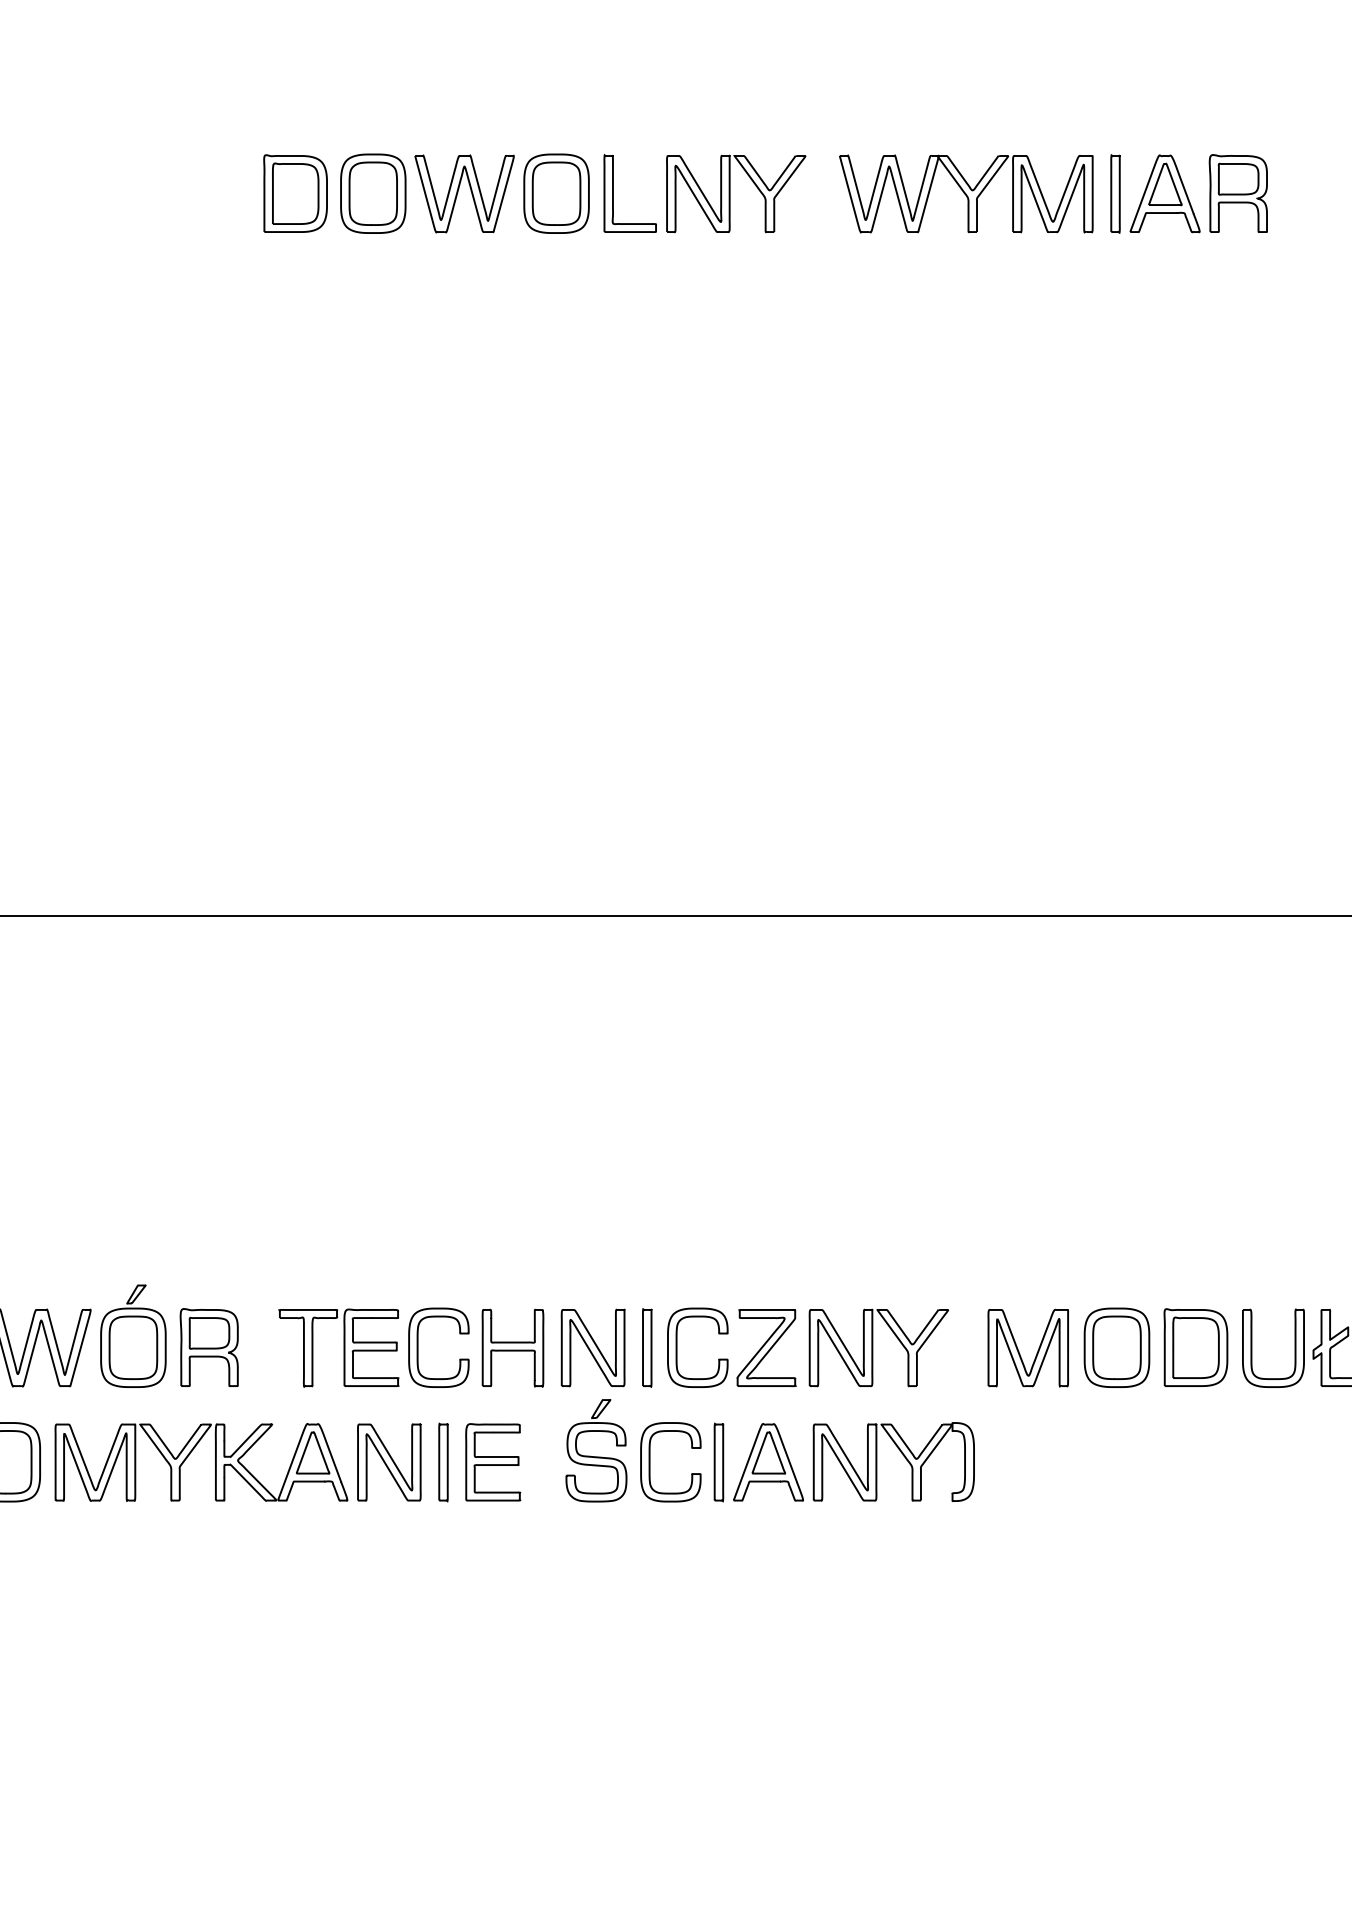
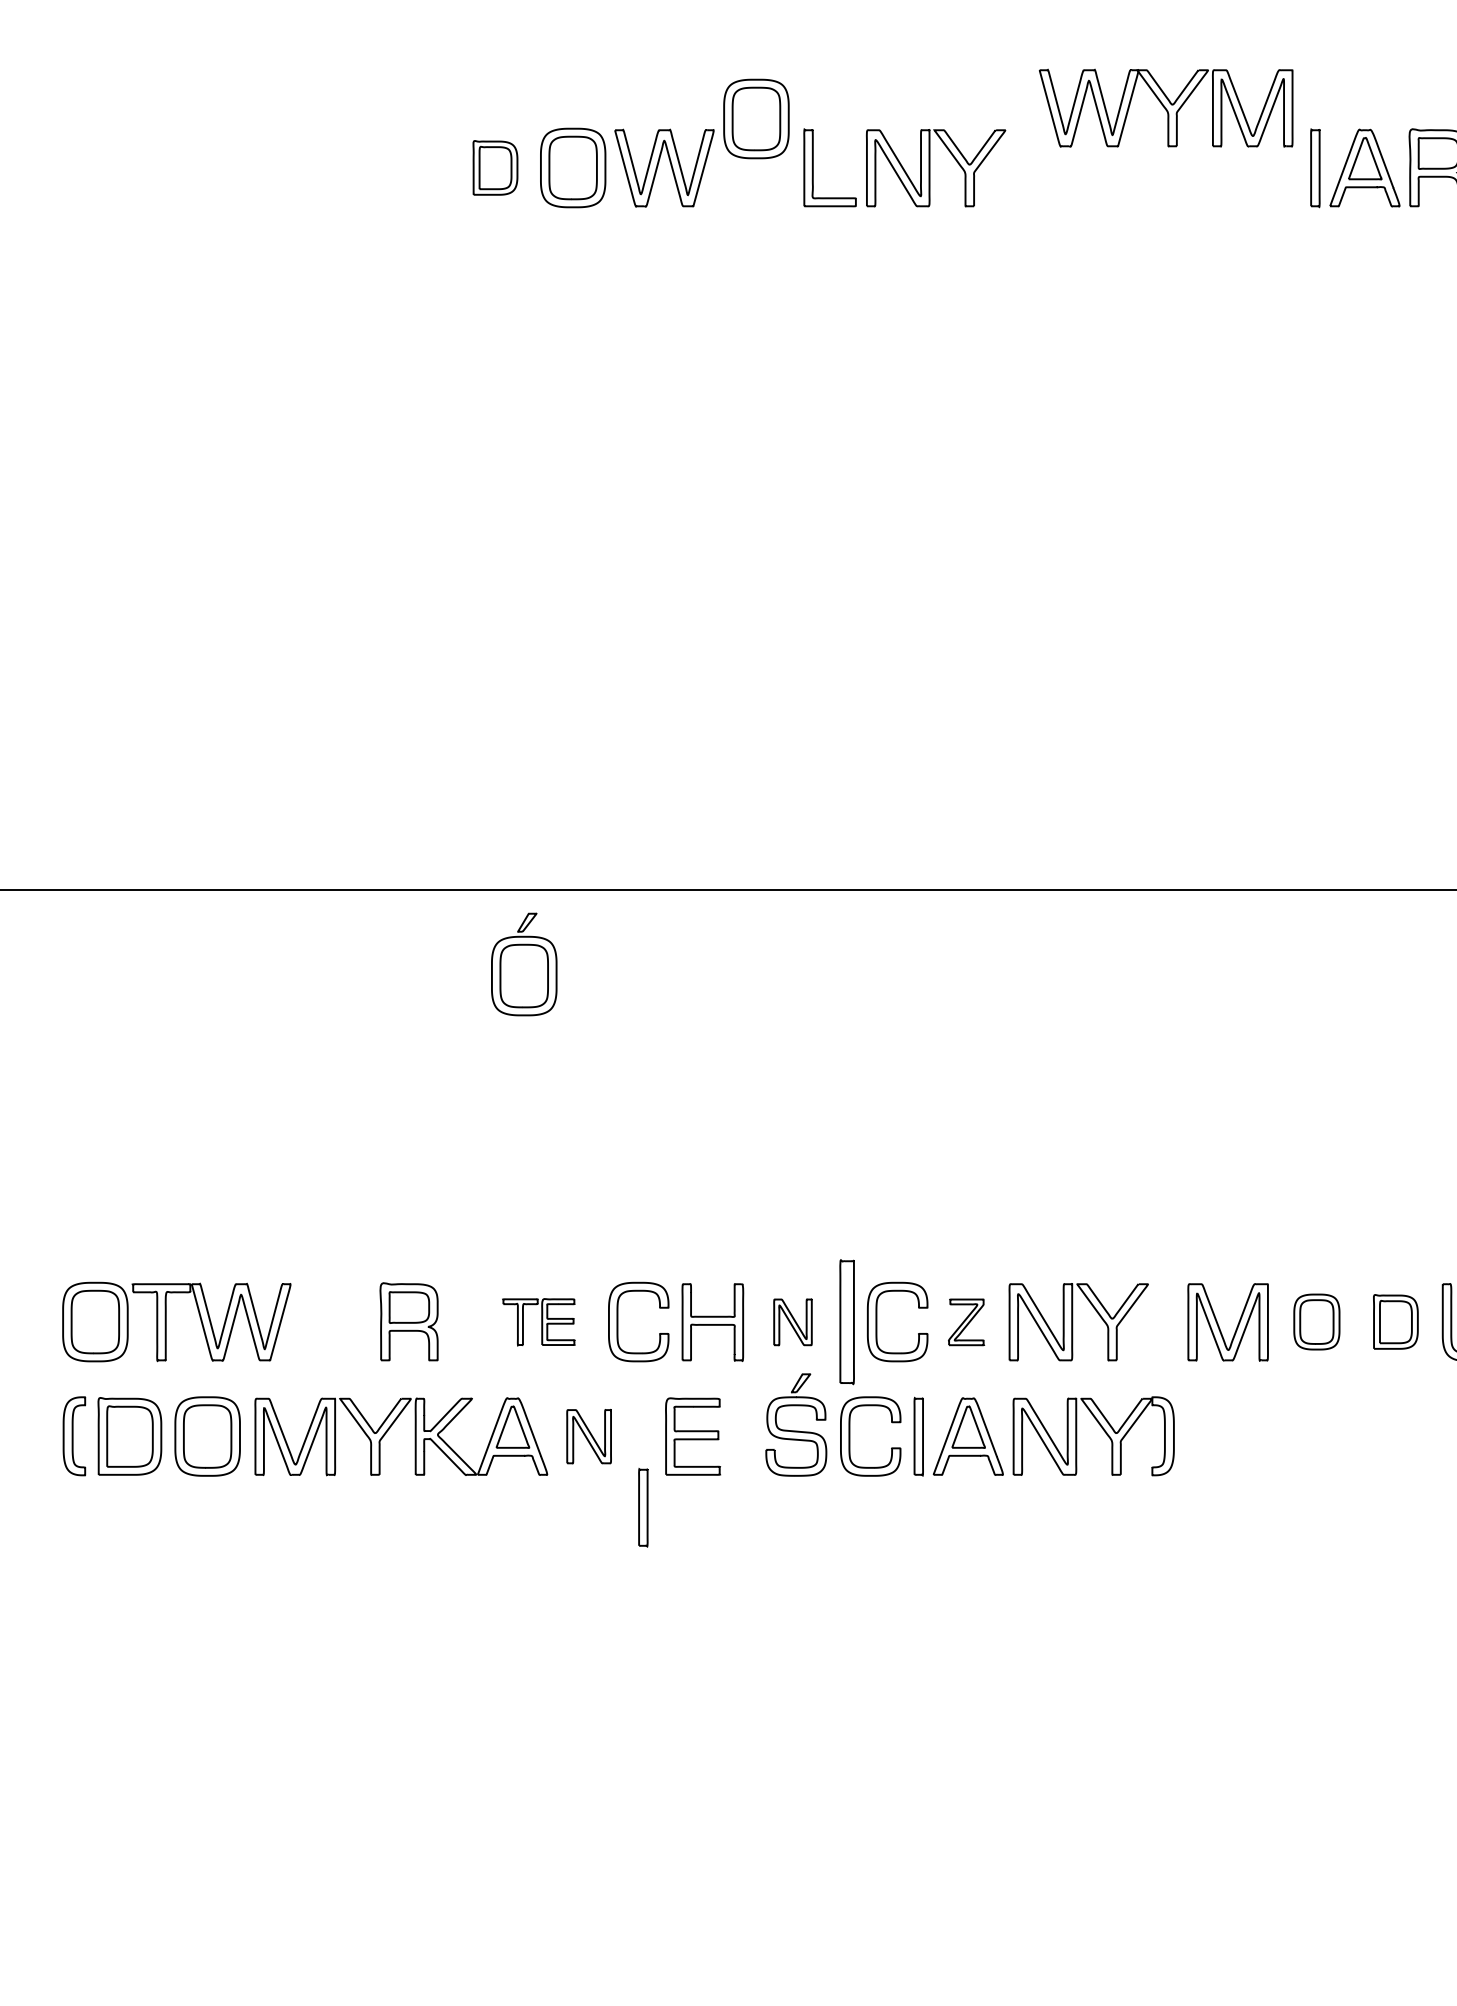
part: (295, 193) -> (495, 167), size x0.7
part: (556, 193) -> (756, 118), moved
part: (965, 193) -> (1165, 107), moved
part: (133, 1336) -> (524, 964), moved
part: (338, 1347) -> (538, 1321), size x0.6
part: (1116, 1347) -> (1316, 1321), size x0.7
part: (1195, 1347) -> (1395, 1321), size x0.7
part: (592, 1348) -> (792, 1322), size x0.6
part: (646, 1348) -> (846, 1322), size x1.6
part: (766, 1348) -> (966, 1322), size x0.6
part: (388, 1462) -> (588, 1436), size x0.7
part: (443, 1462) -> (643, 1507), moved

